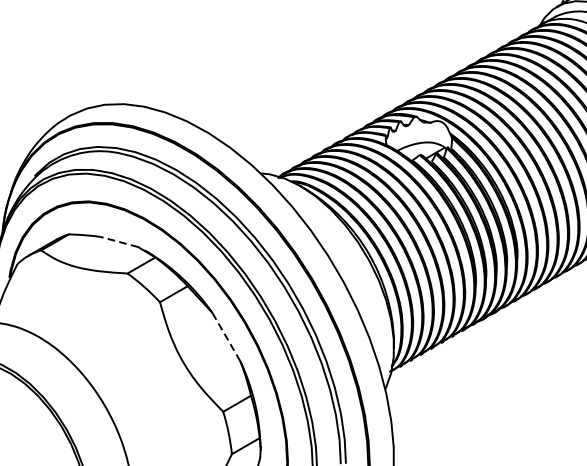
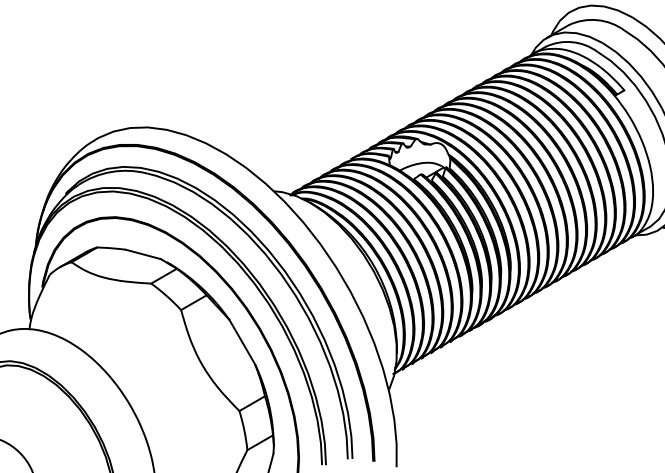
line: (118, 241) -> (142, 254), dashed -> solid
line: (226, 337) -> (242, 342), dashed -> solid

